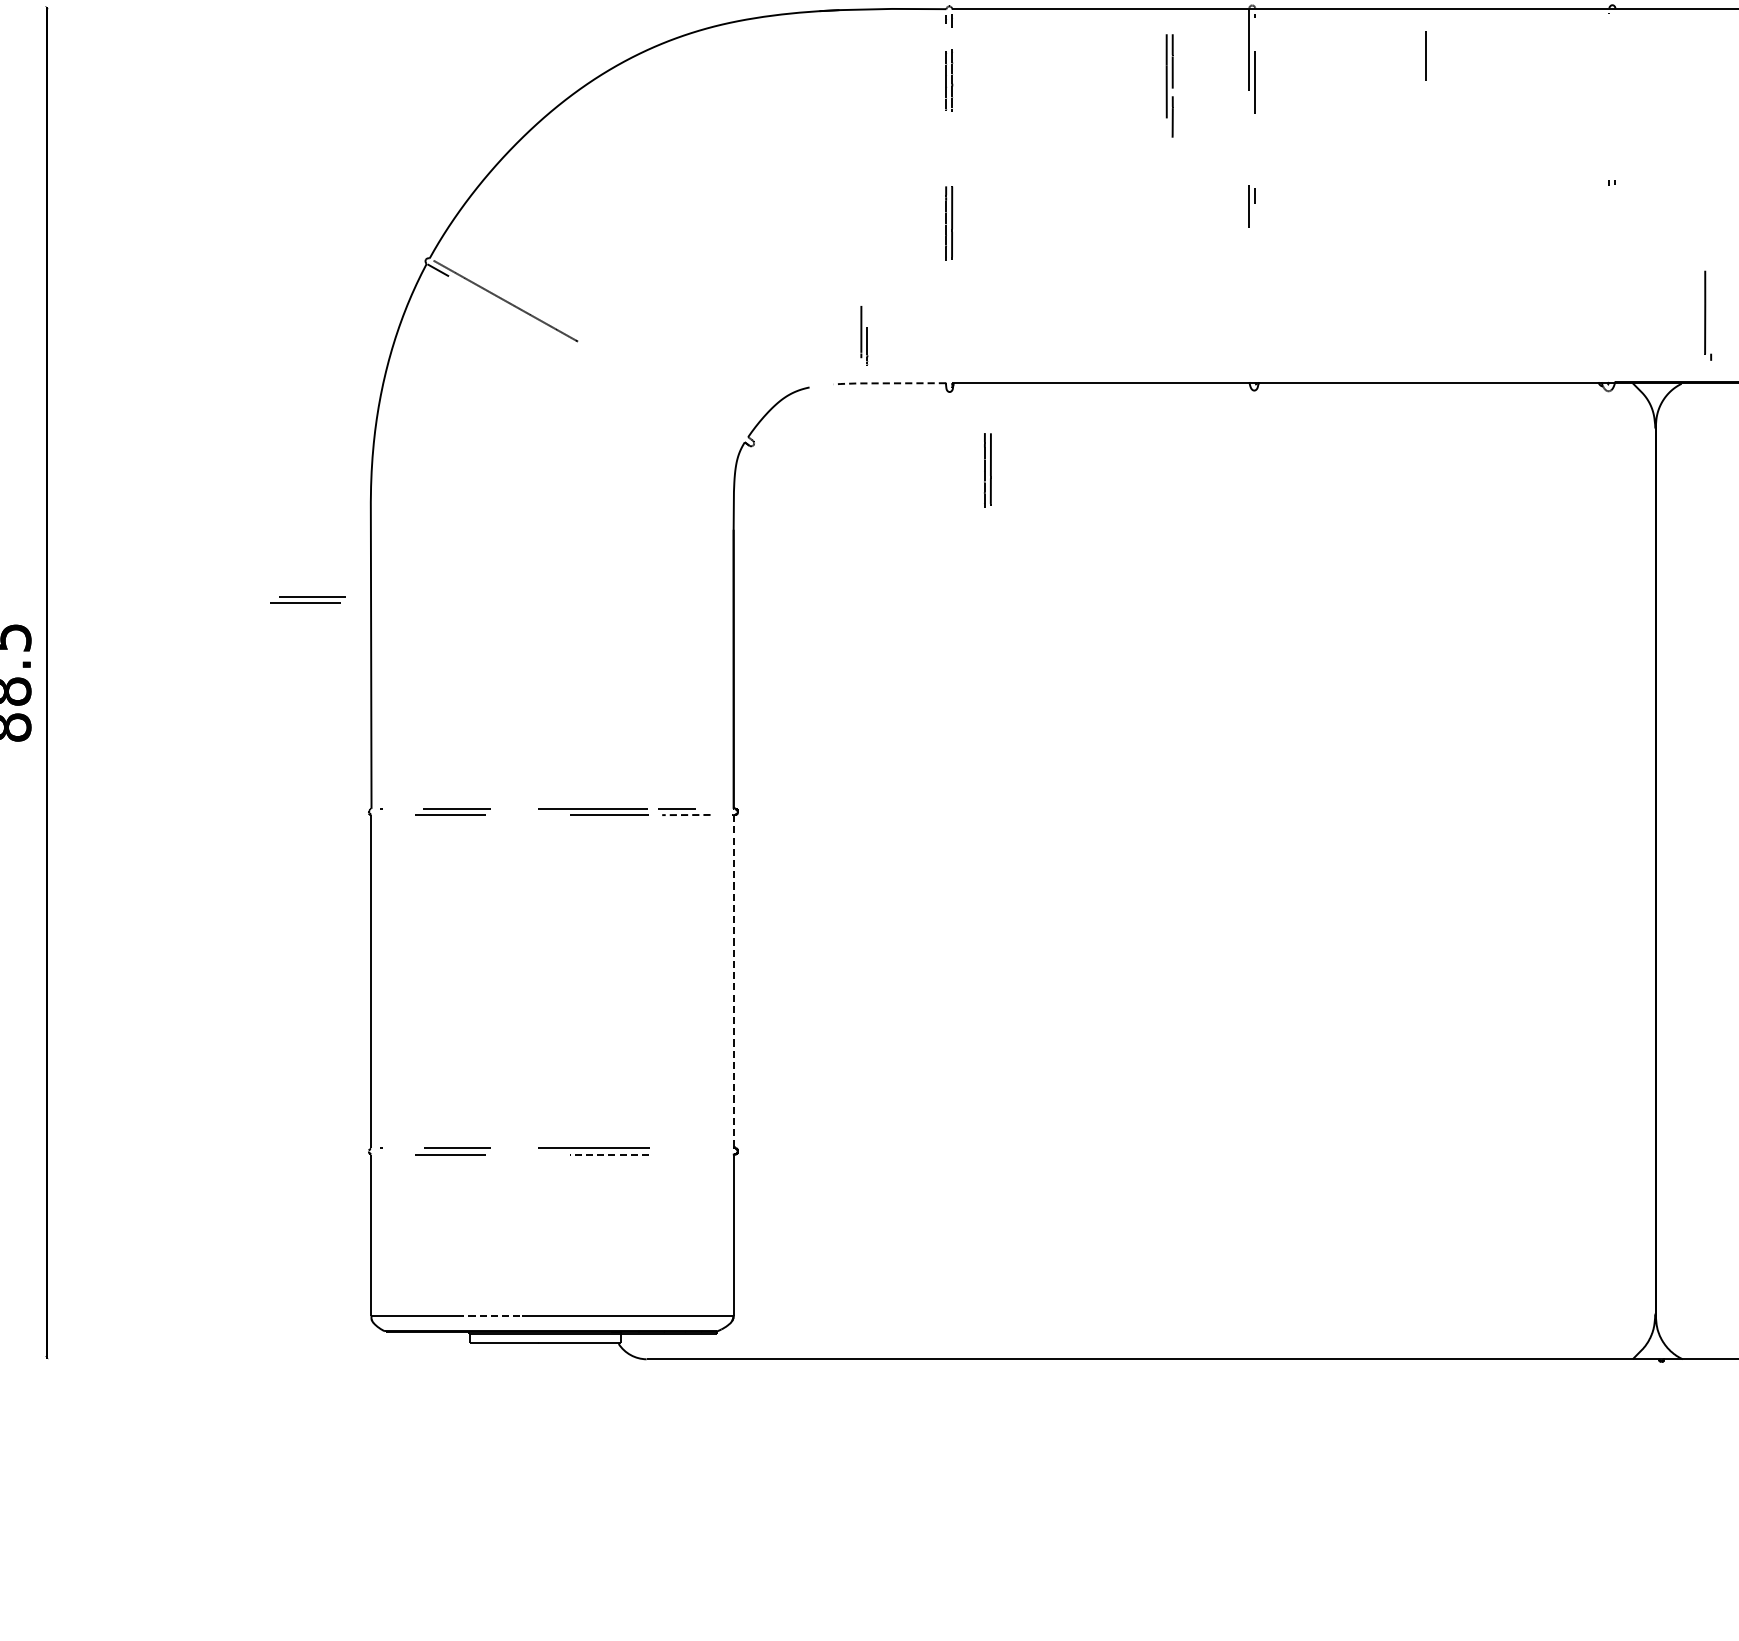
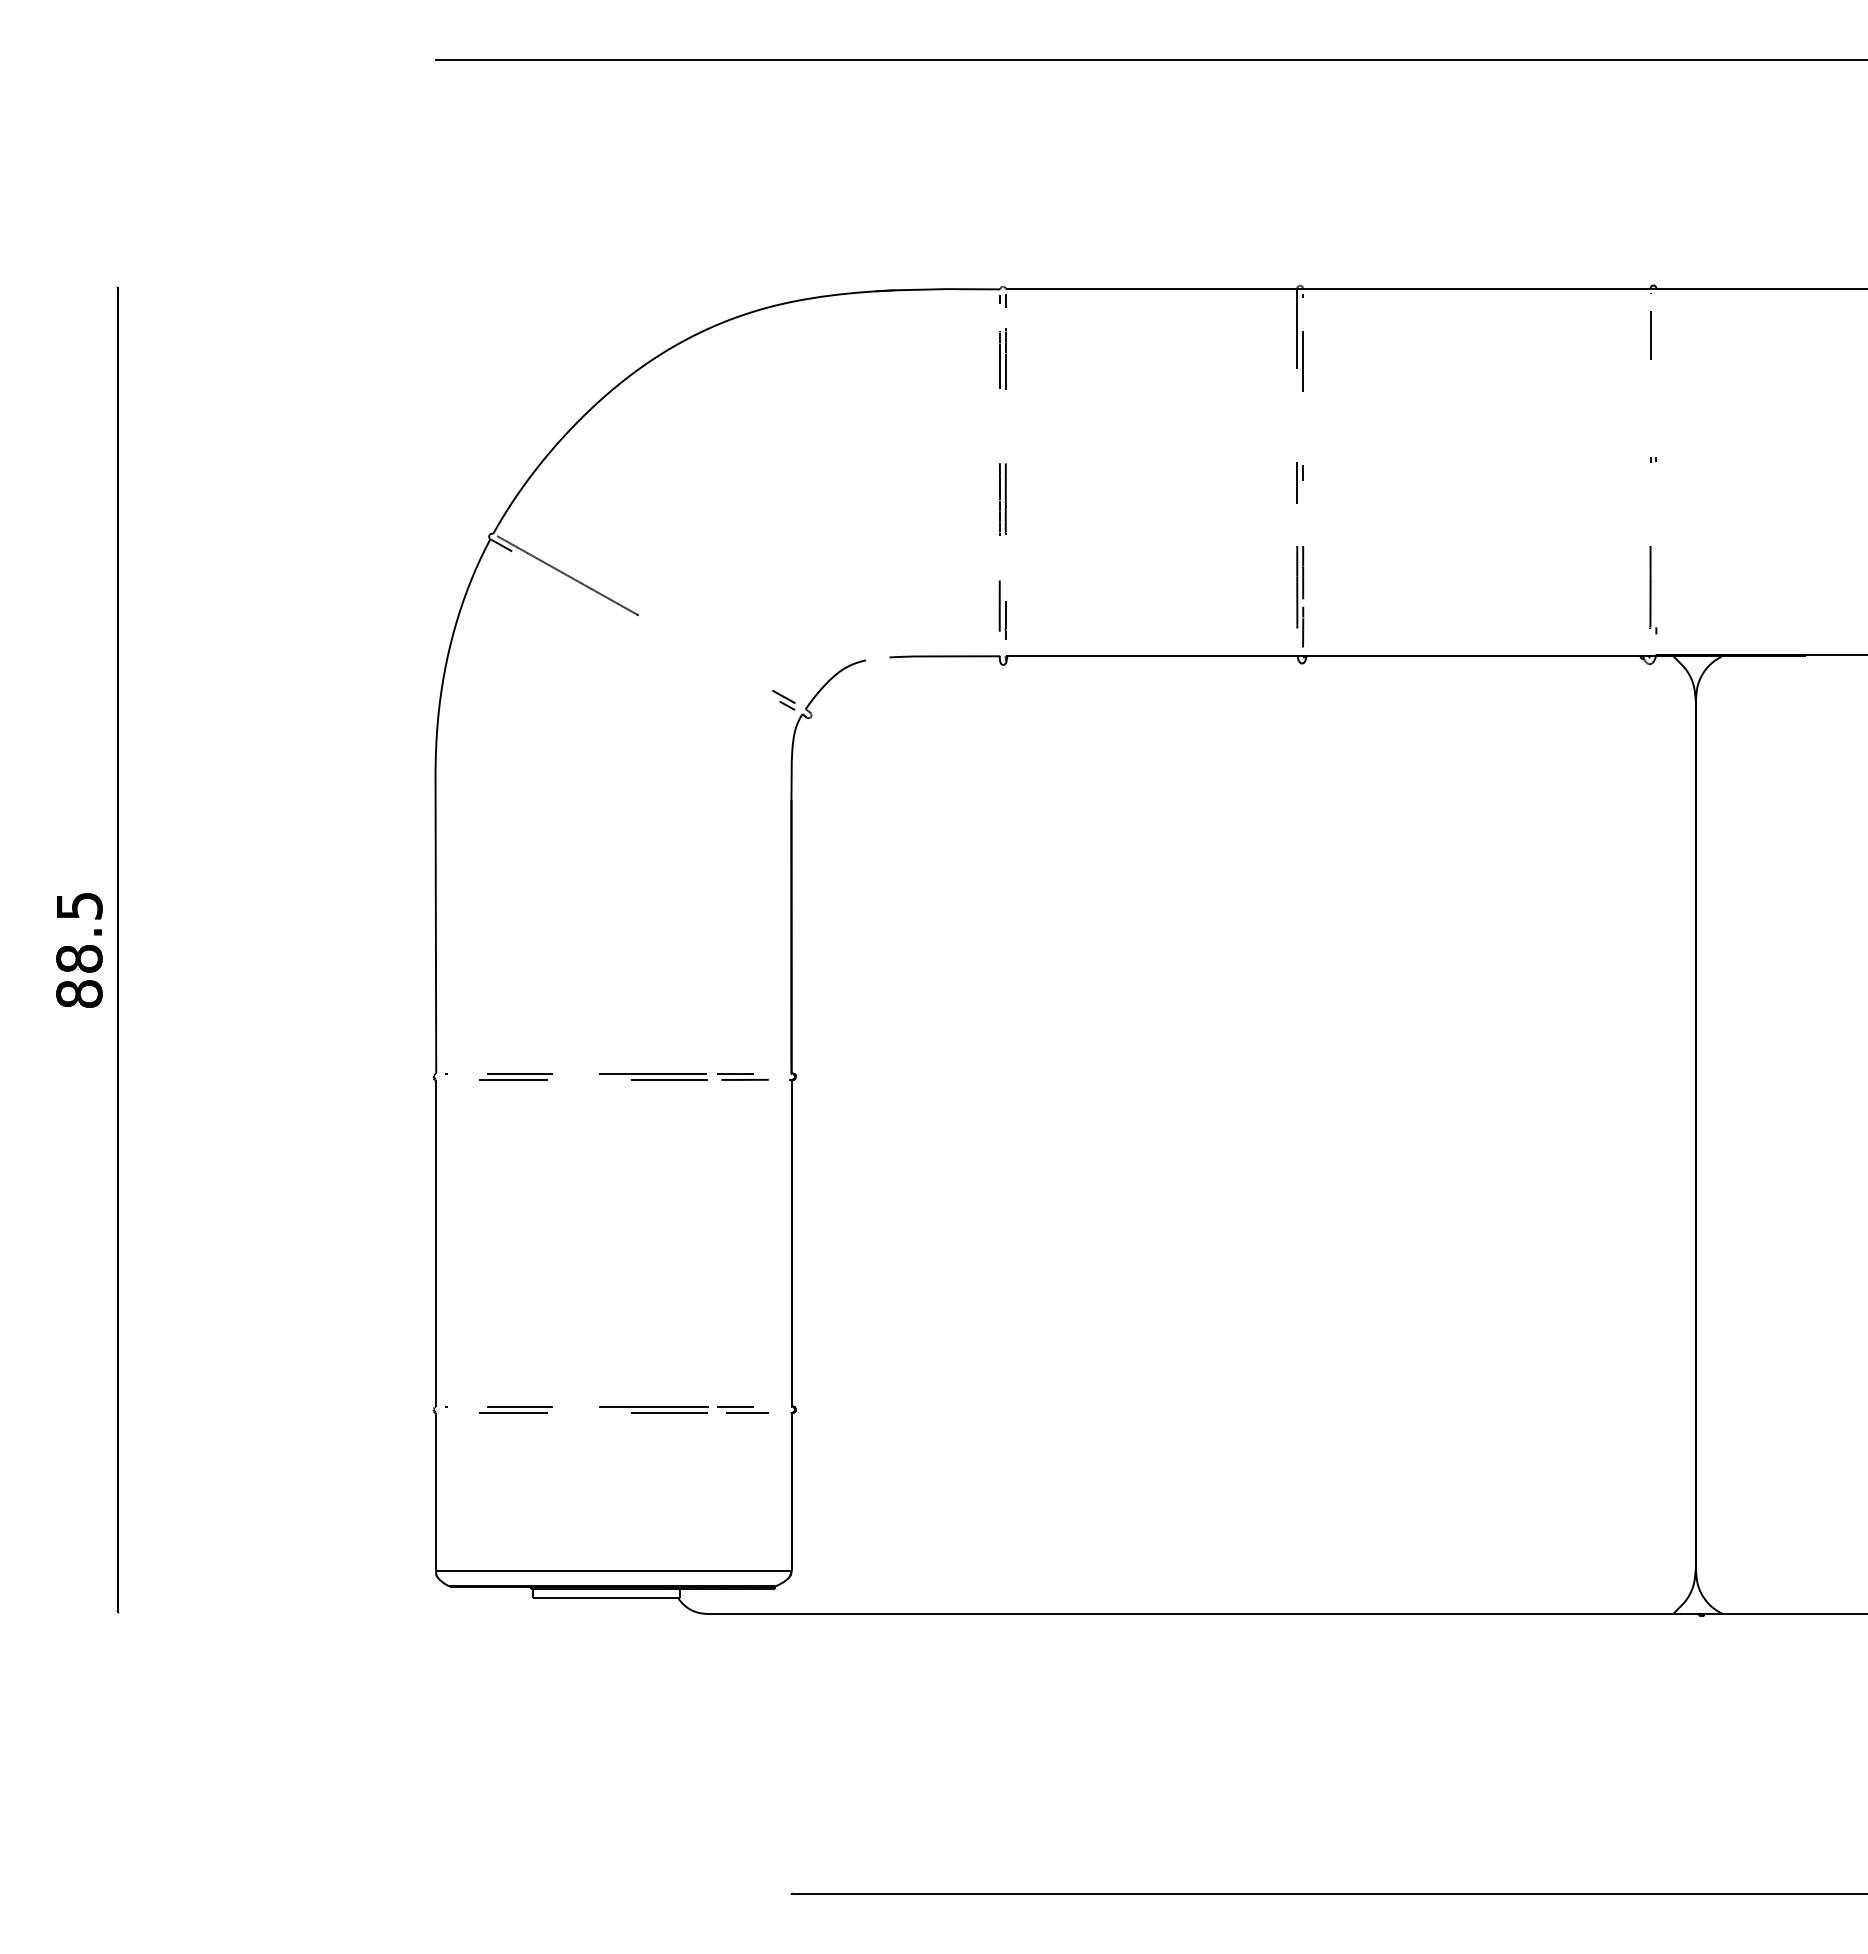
line: (1425, 56) -> (1650, 335), moved
part: (1169, 85) -> (1300, 596), moved
part: (1708, 316) -> (1653, 590), moved
part: (864, 335) -> (1002, 609), moved
line: (888, 383) -> (943, 656), dashed -> solid
part: (725, 428) -> (783, 700), added
part: (987, 470) -> (1040, 741), removed
part: (307, 599) -> (373, 868), removed
line: (686, 814) -> (745, 1079), dashed -> solid
line: (733, 981) -> (791, 1243), dashed -> solid
part: (683, 1151) -> (742, 1409), added
line: (609, 1154) -> (669, 1412), dashed -> solid
line: (490, 1316) -> (552, 1571), dashed -> solid

